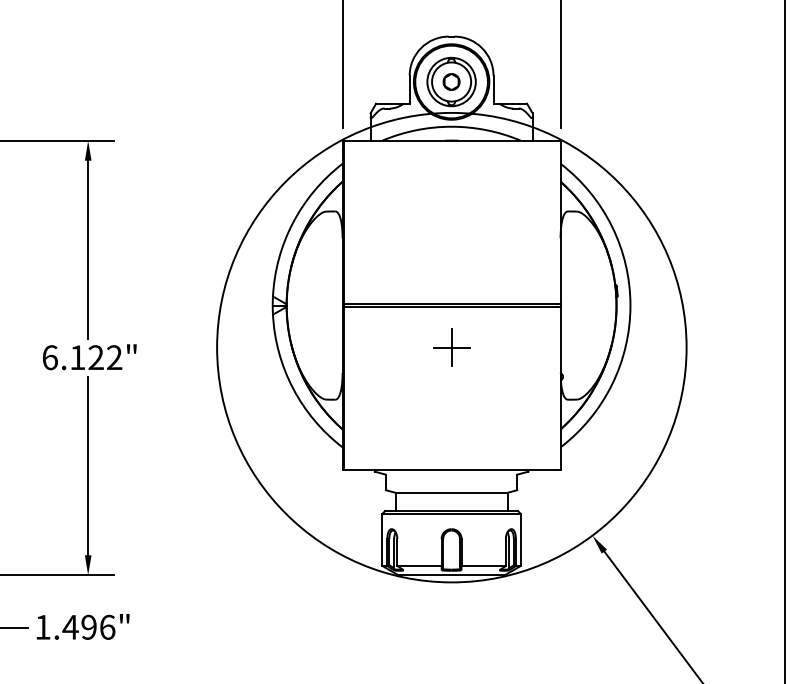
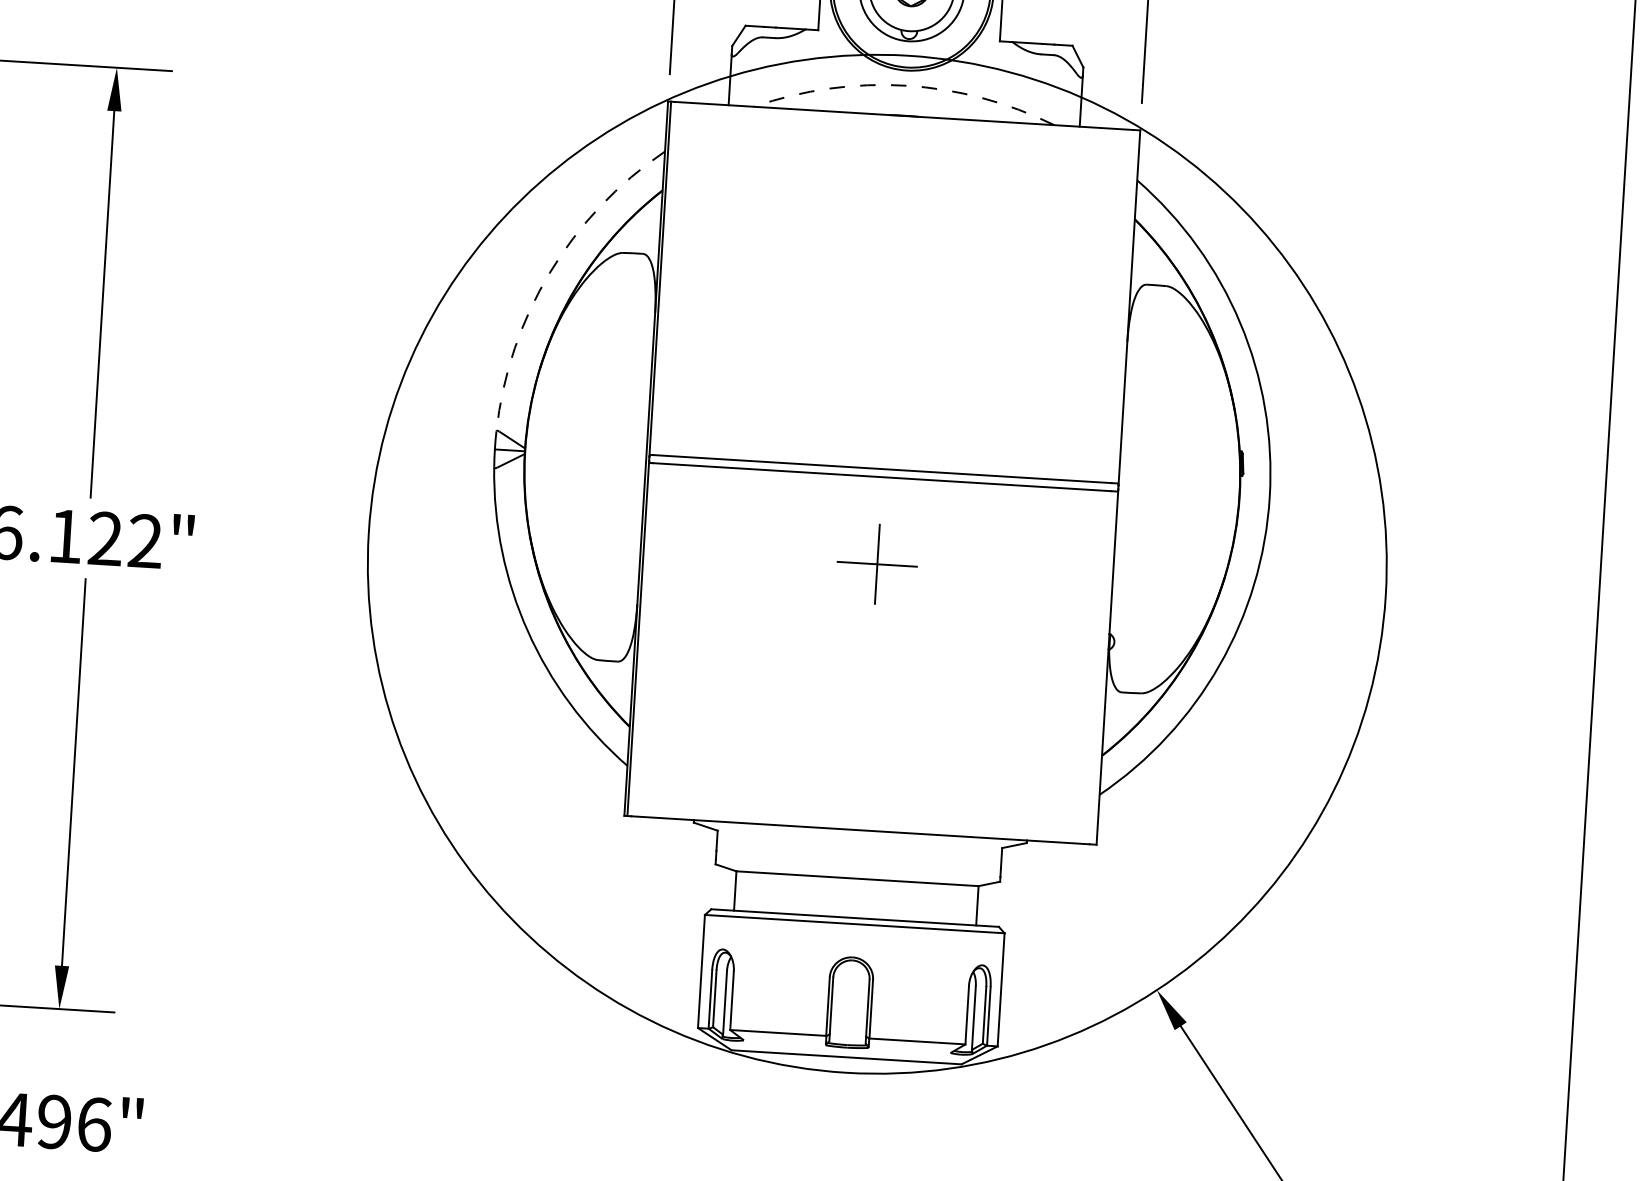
arc: (451, 126) -> (905, 85), solid -> dashed
arc: (293, 222) -> (550, 272), solid -> dashed

